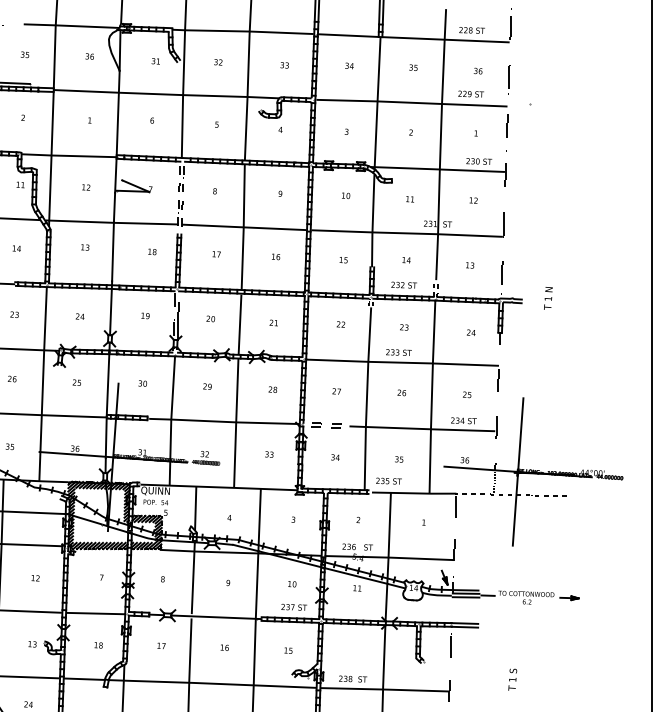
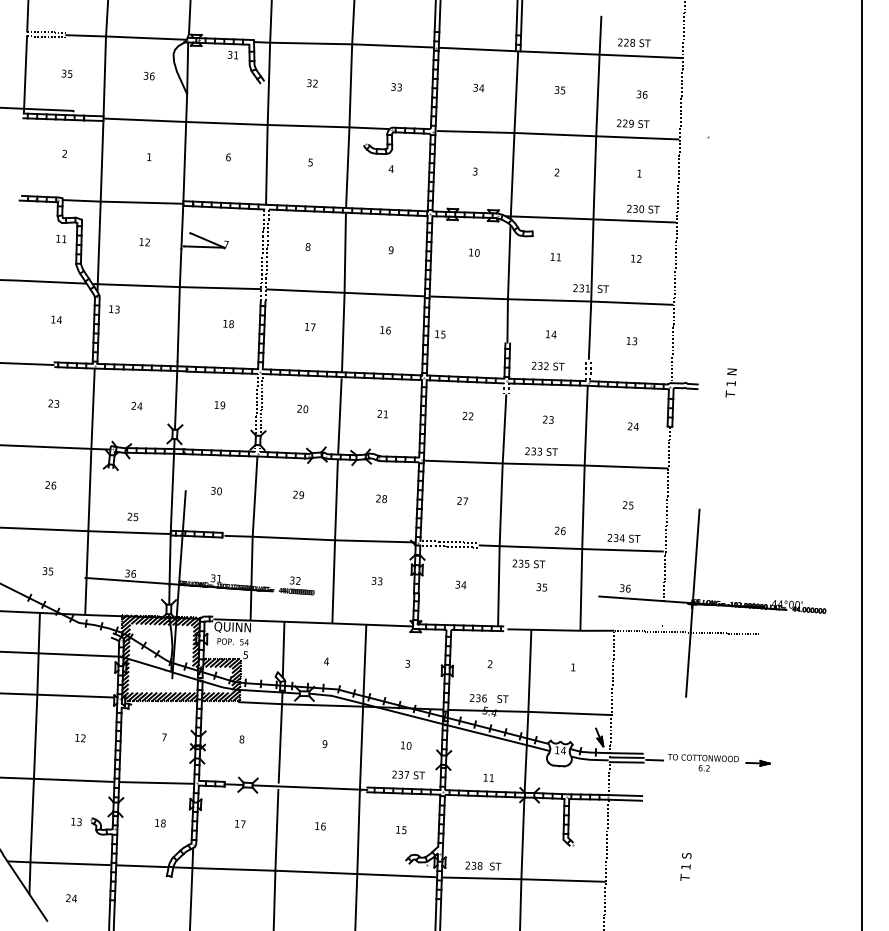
text: (155, 61) -> (232, 55), moved
text: (85, 247) -> (114, 309), moved
text: (343, 260) -> (440, 334), moved
text: (76, 382) -> (132, 516), moved
text: (401, 392) -> (559, 530), moved
text: (388, 480) -> (528, 563), moved
text: (357, 588) -> (488, 777), moved

